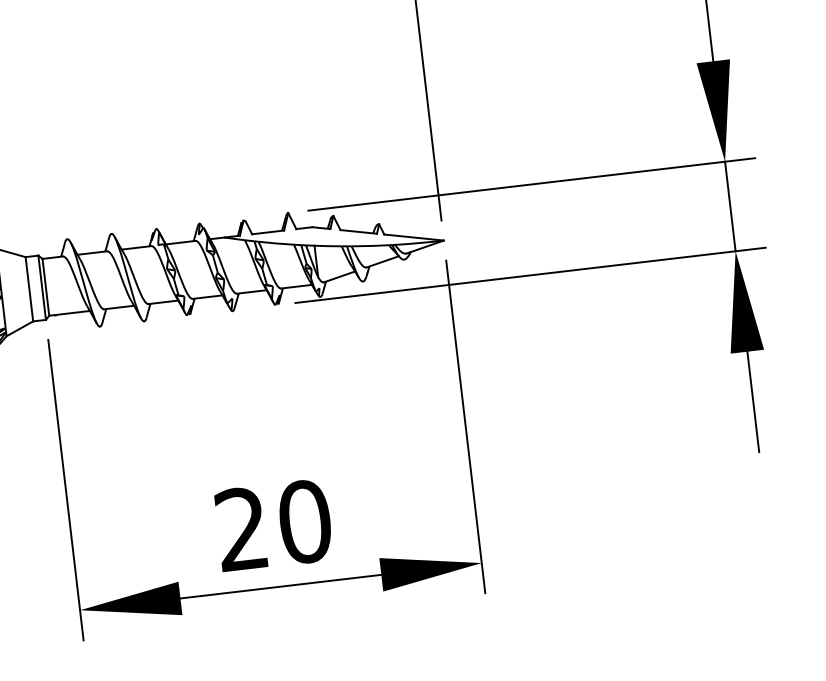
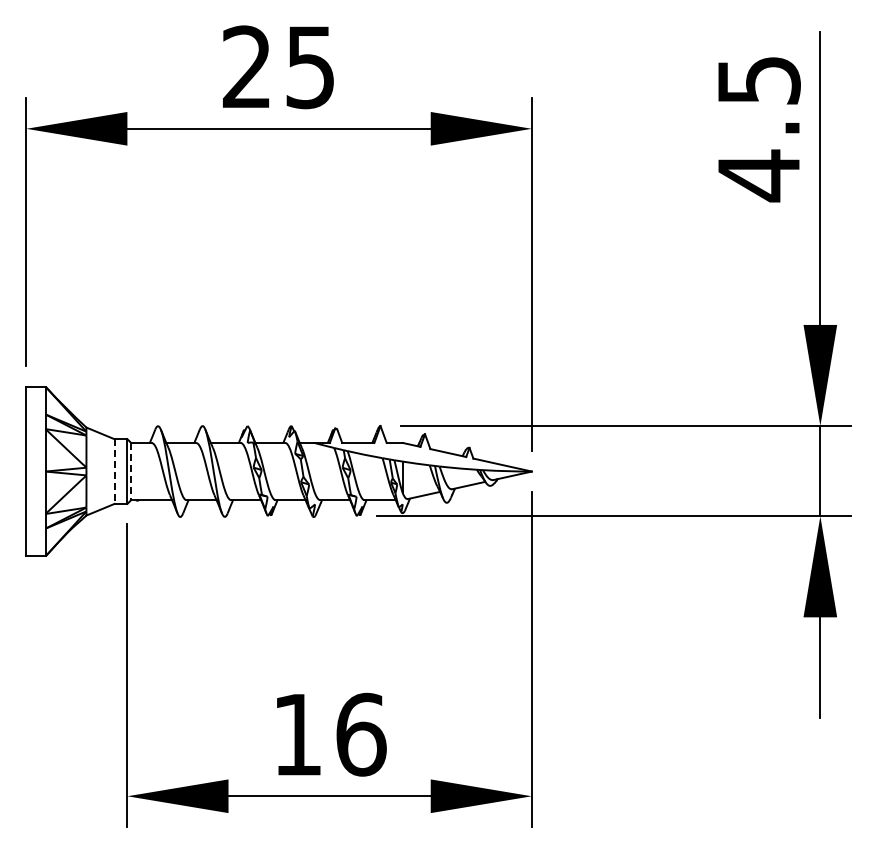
line: (46, 287) -> (131, 471), solid -> dashed
line: (29, 290) -> (114, 472), solid -> dashed
text: (273, 525) -> (329, 734), 20 -> 16

